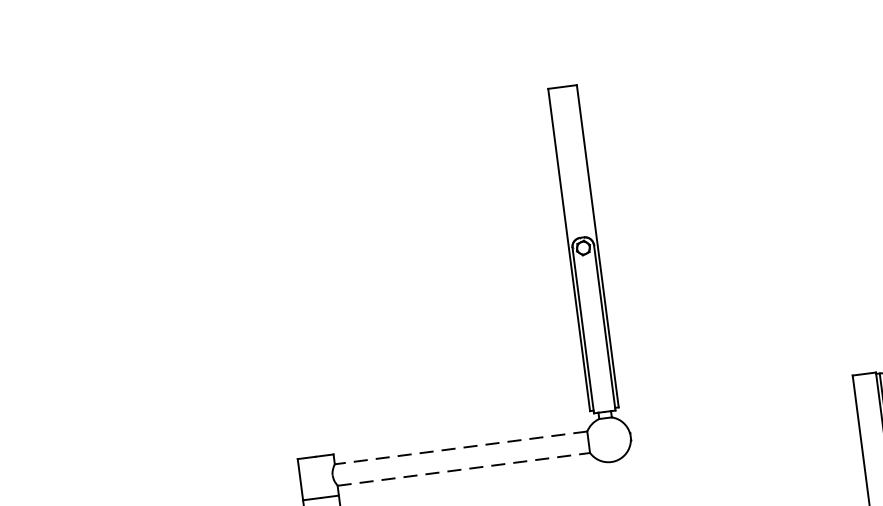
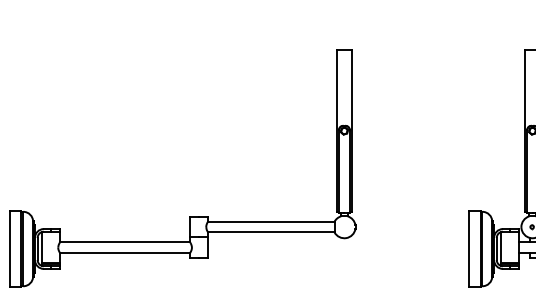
line: (459, 447) -> (270, 221), dashed -> solid
line: (464, 469) -> (271, 232), dashed -> solid

